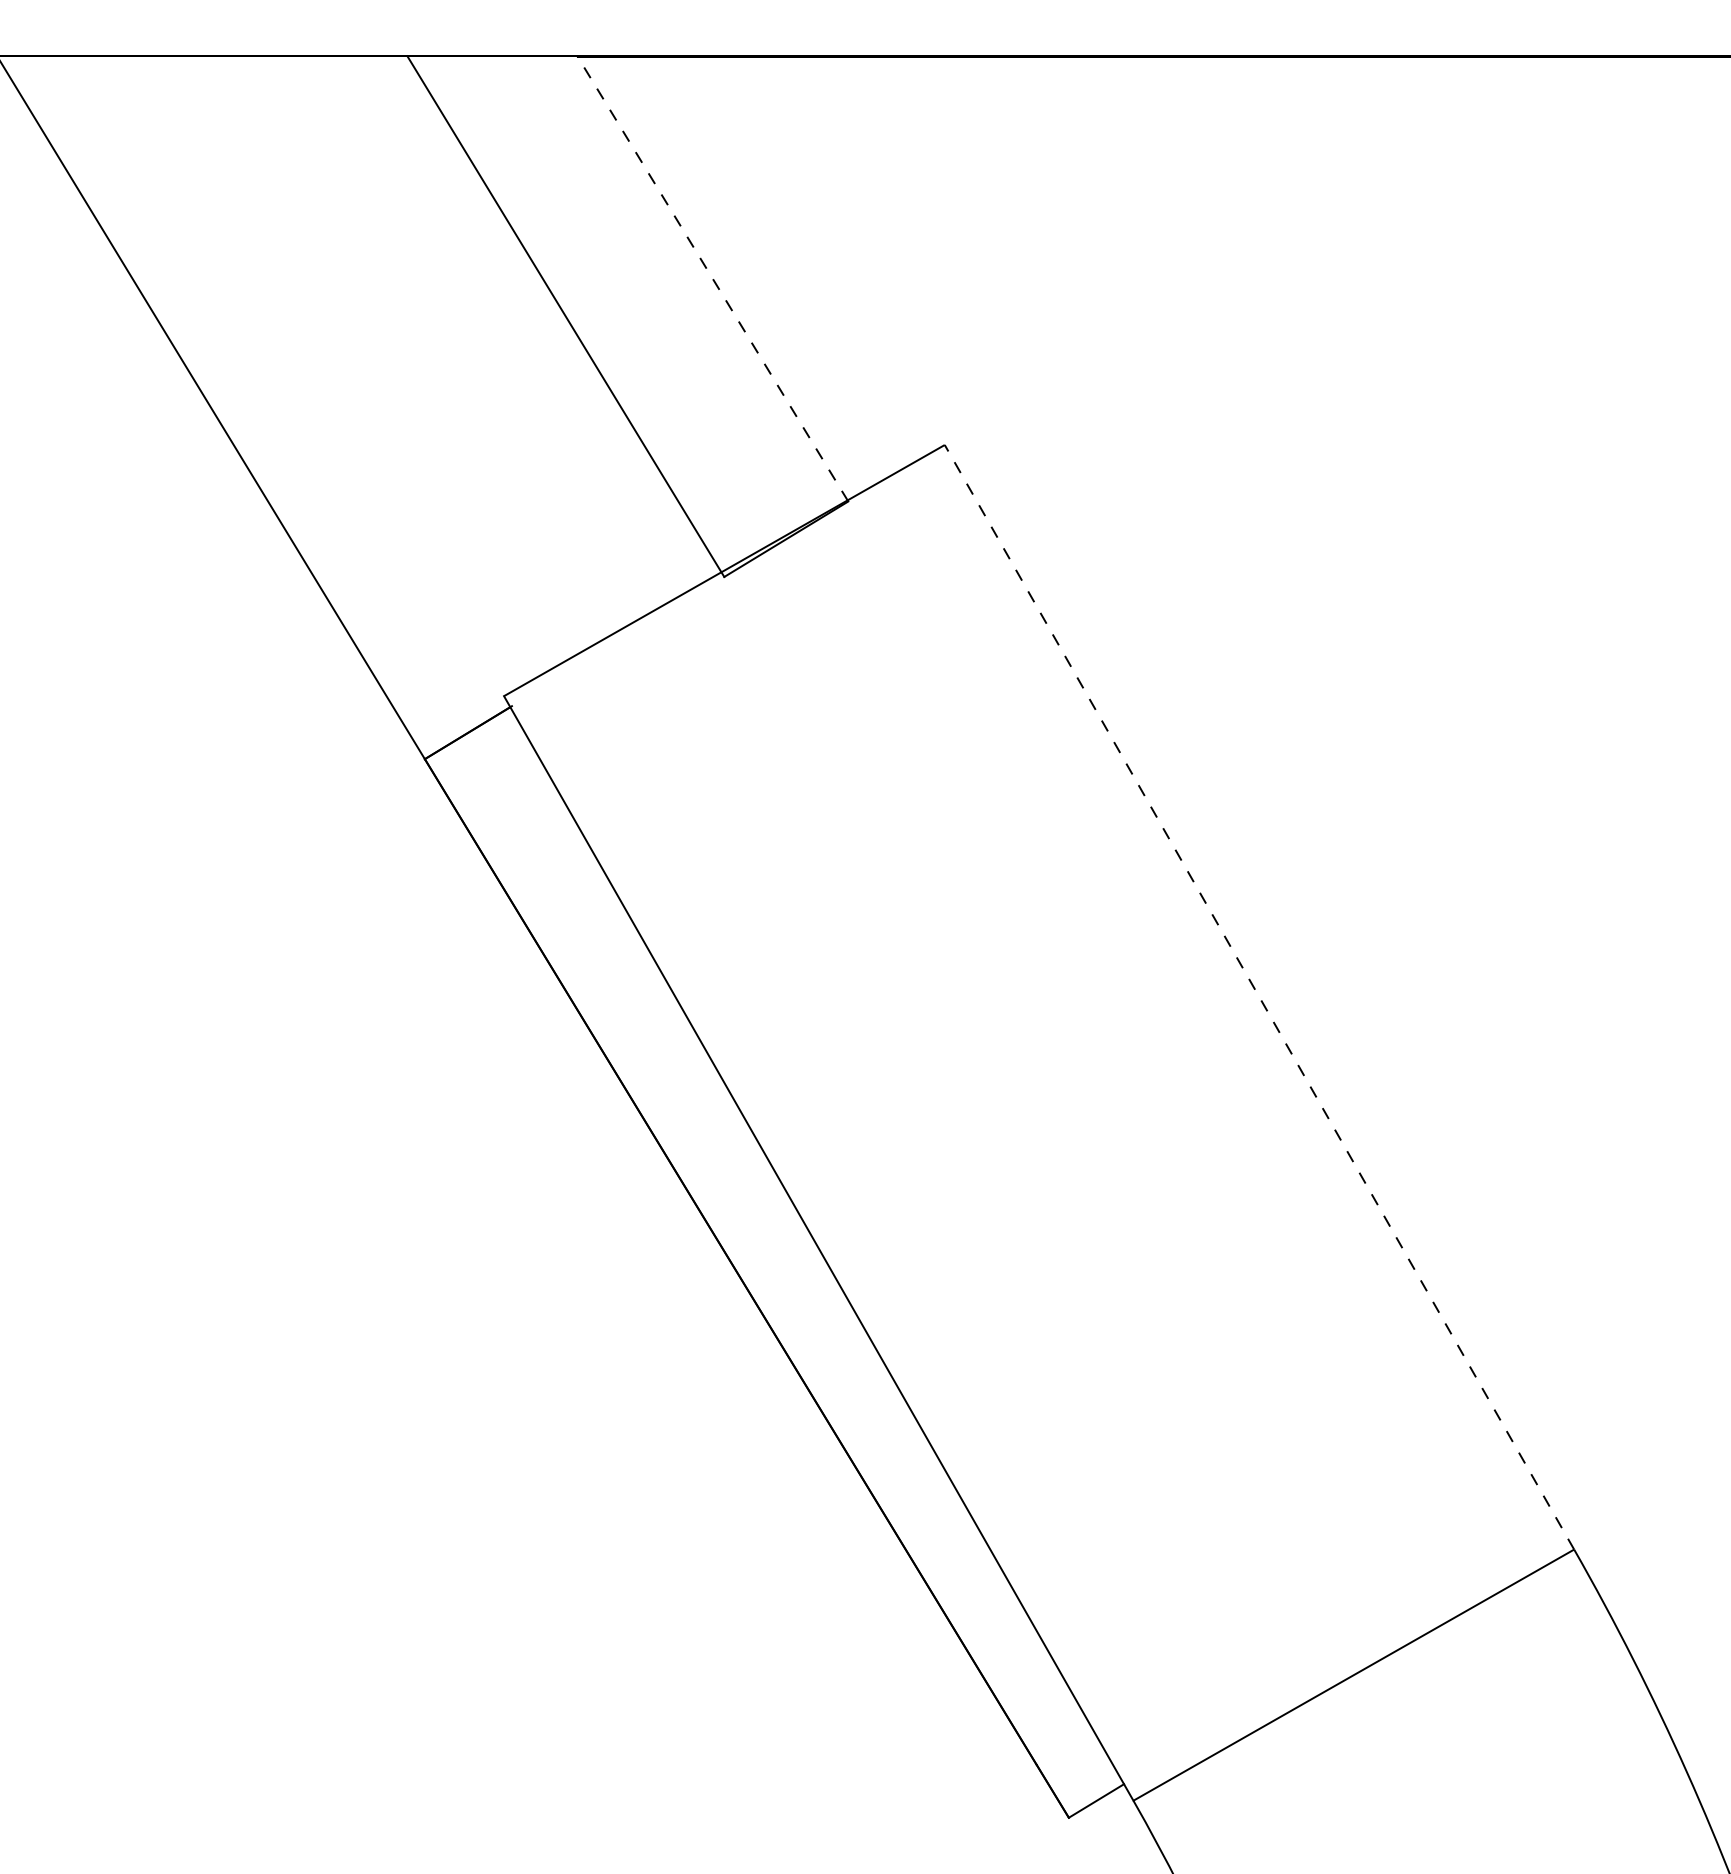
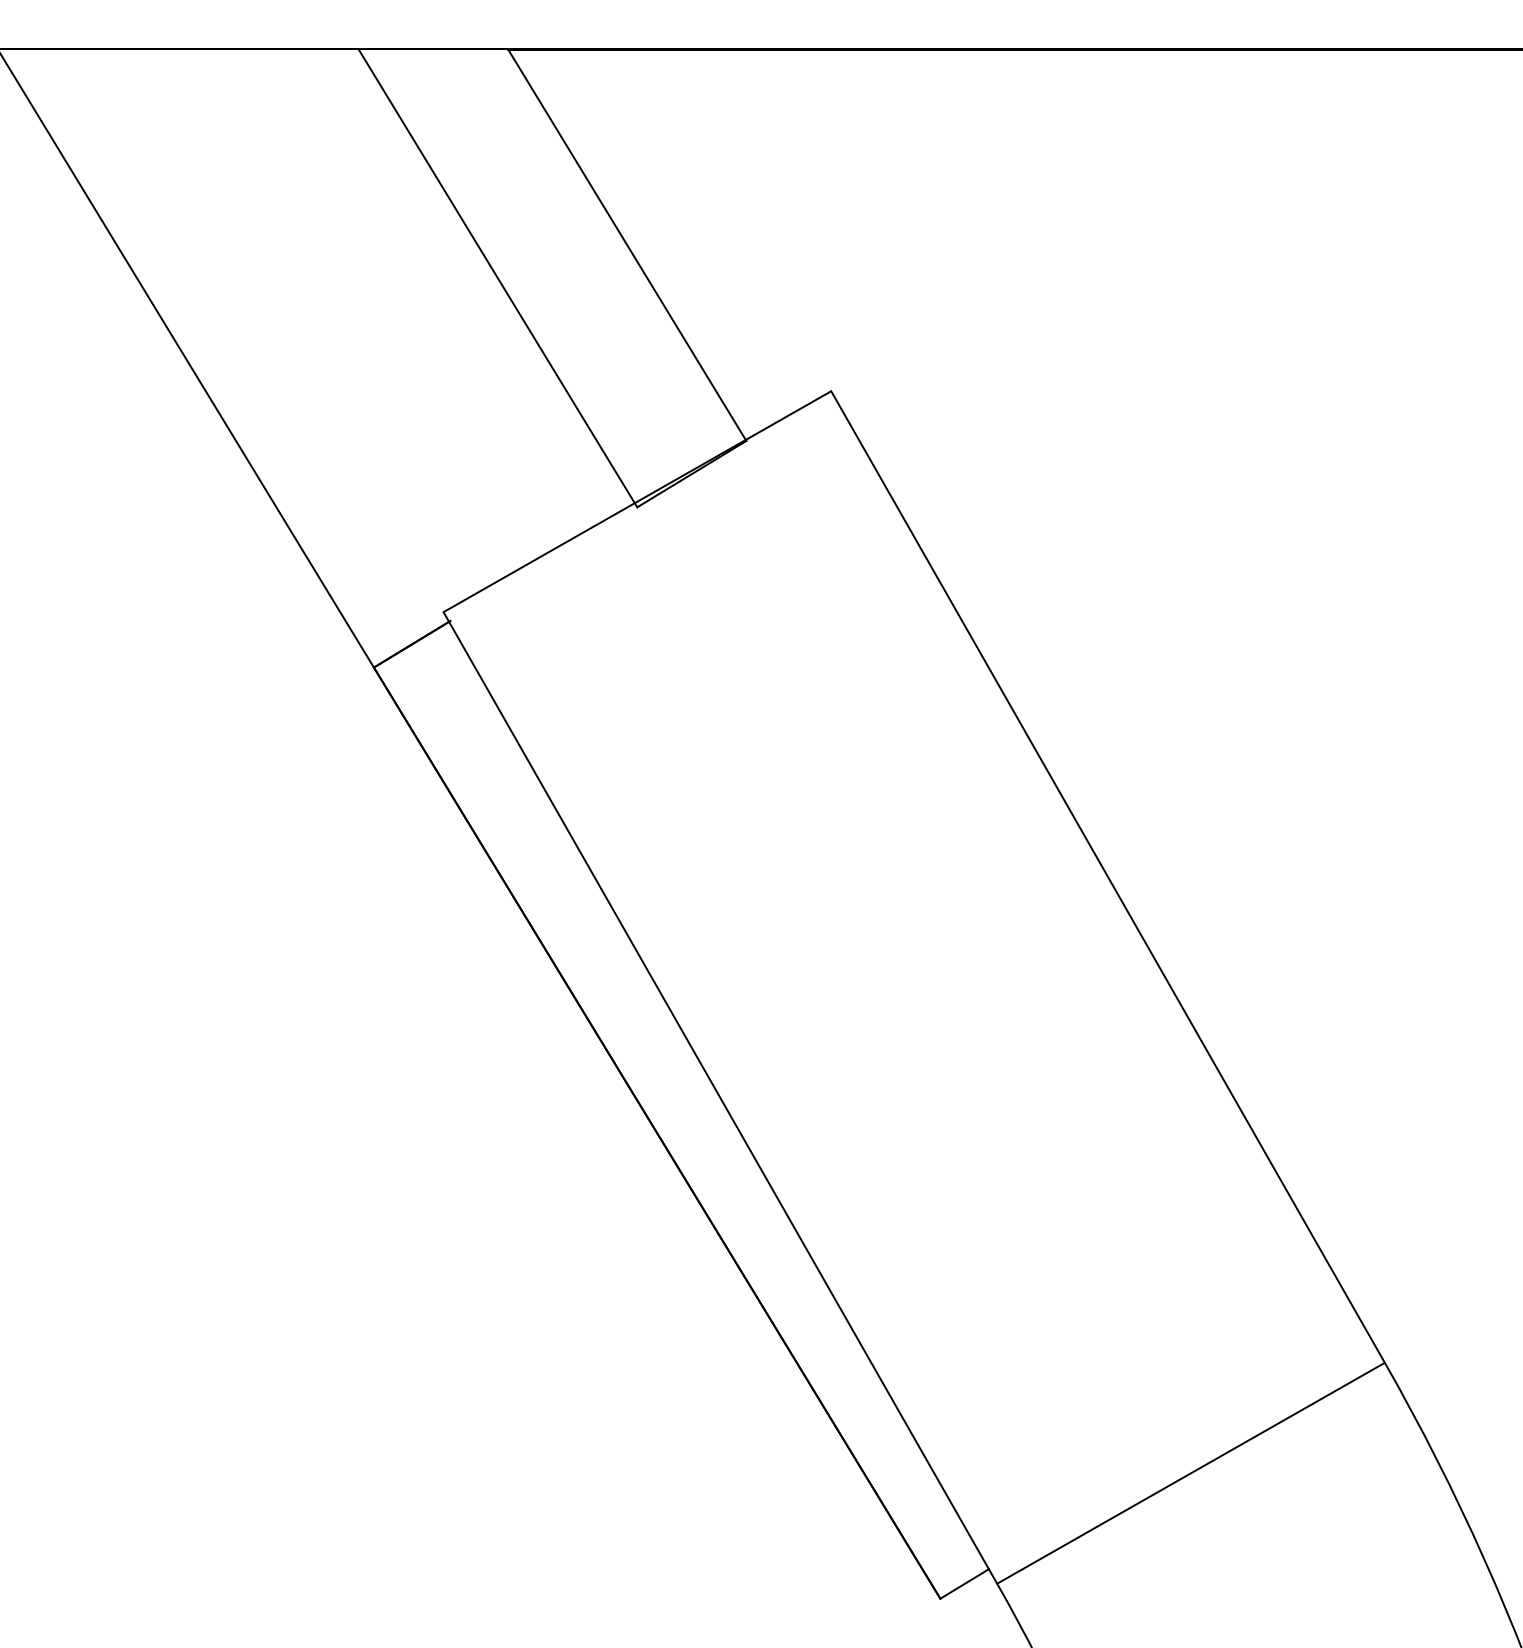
line: (712, 278) -> (626, 244), dashed -> solid
line: (1259, 997) -> (1108, 877), dashed -> solid

